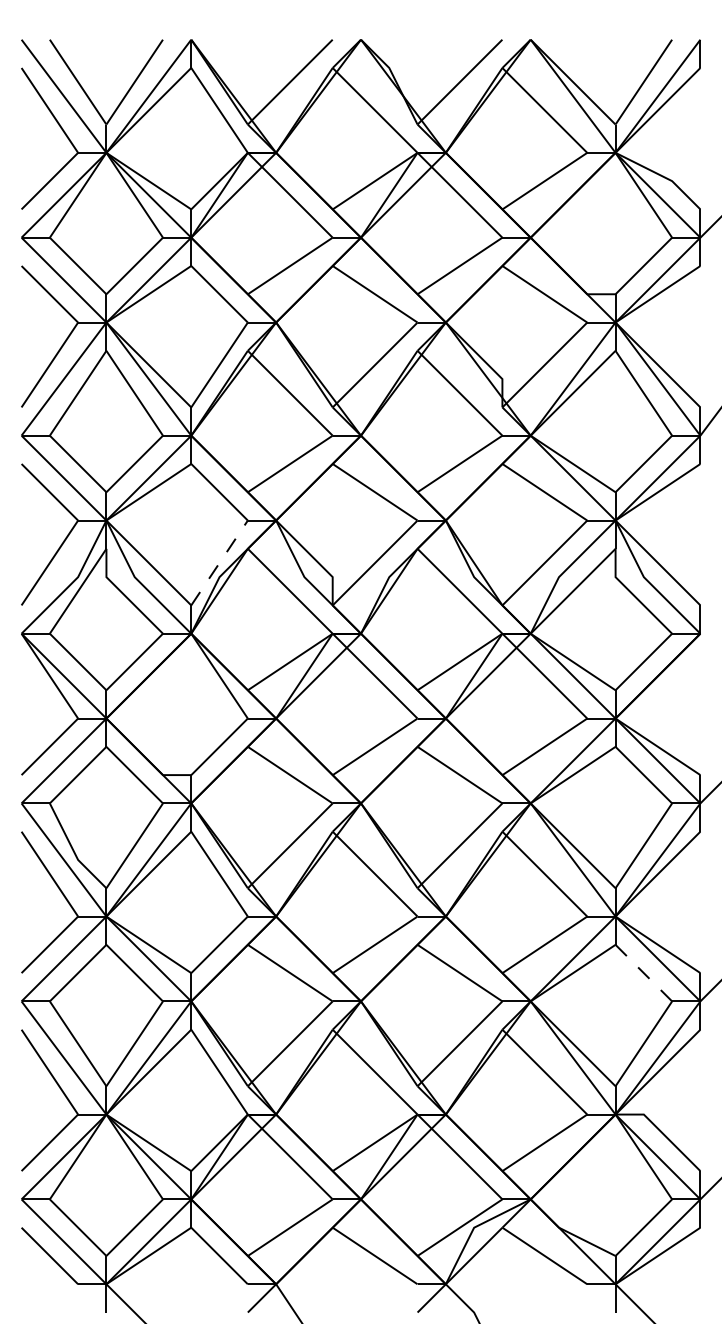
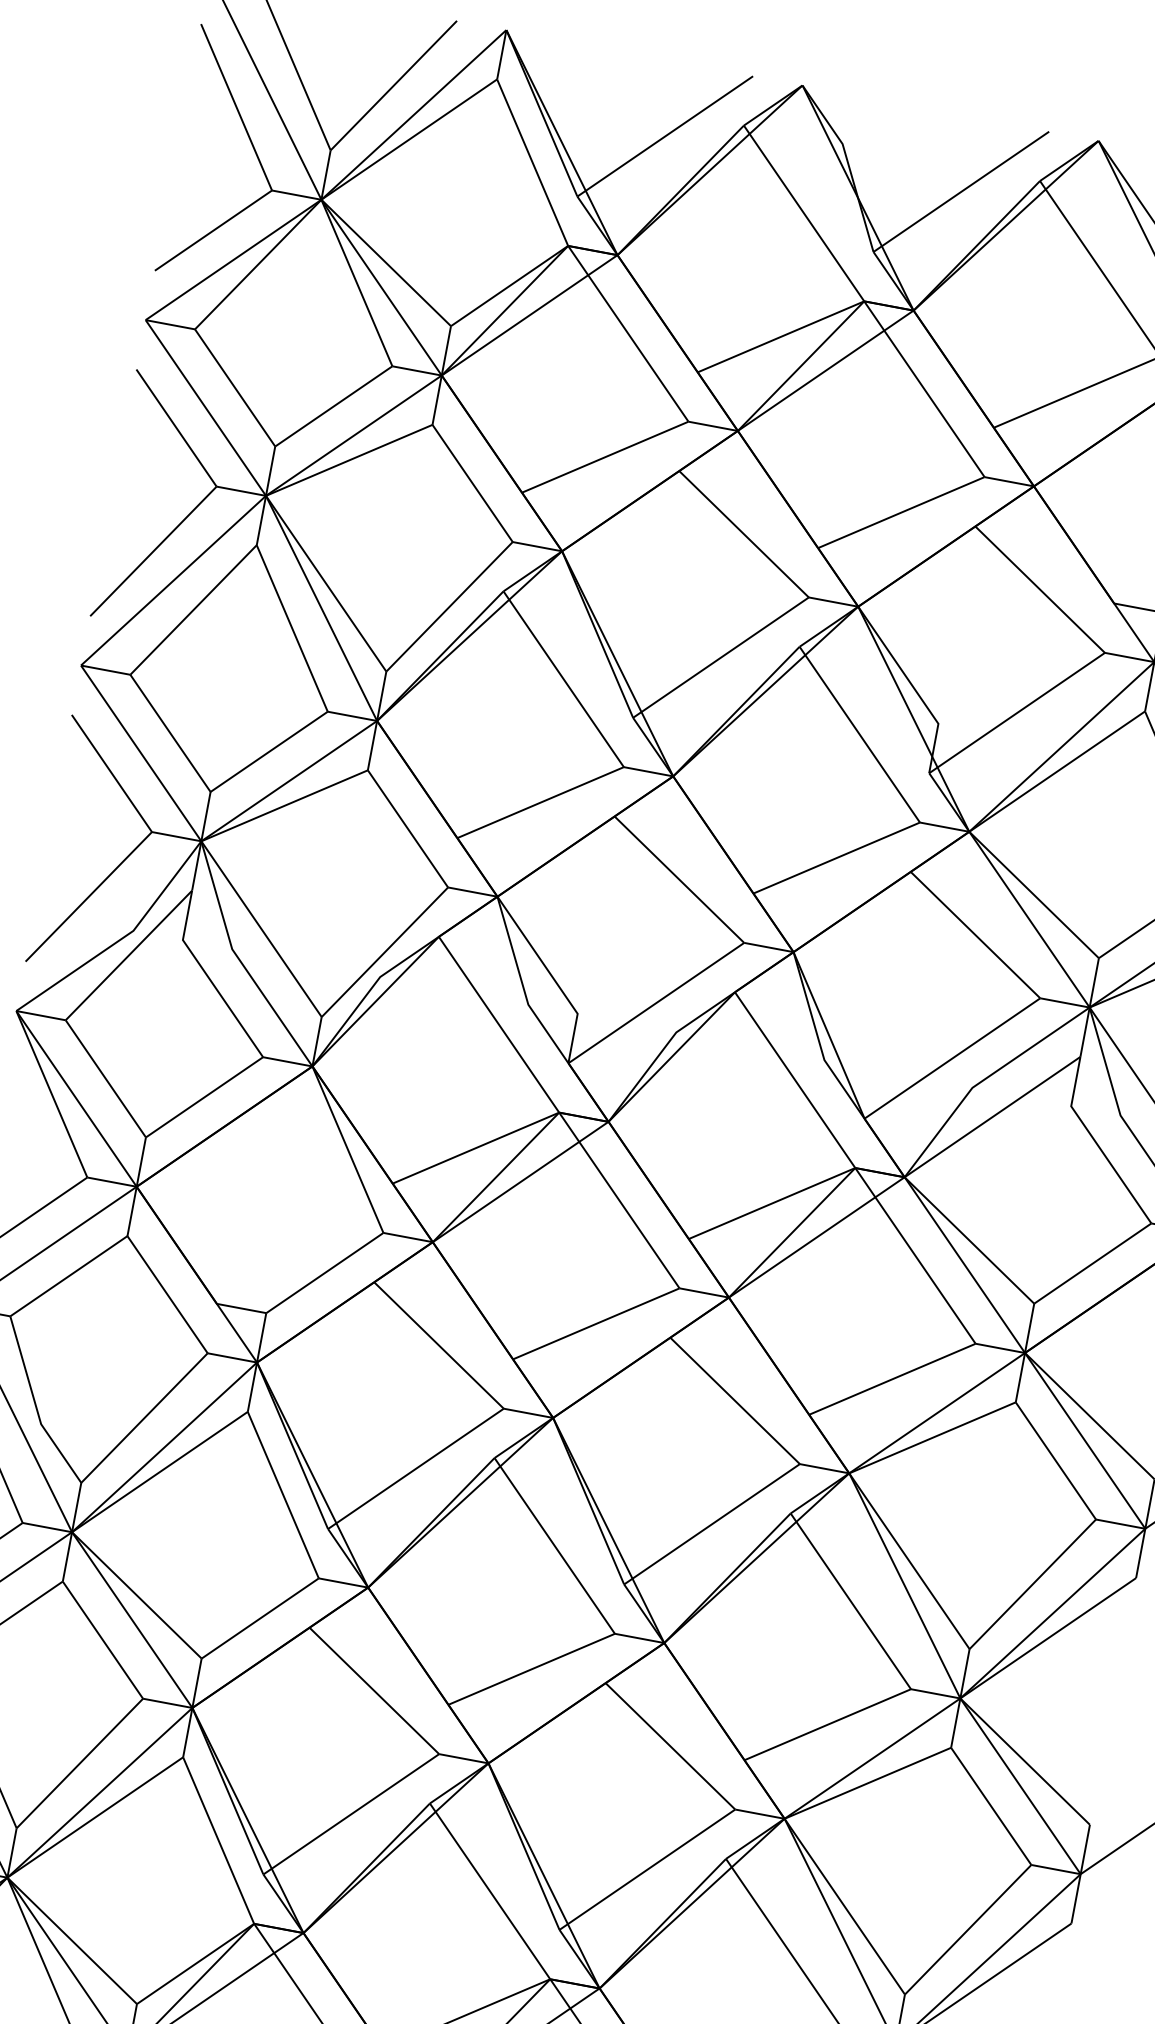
line: (219, 563) -> (384, 953), dashed -> solid
line: (643, 973) -> (990, 1806), dashed -> solid

